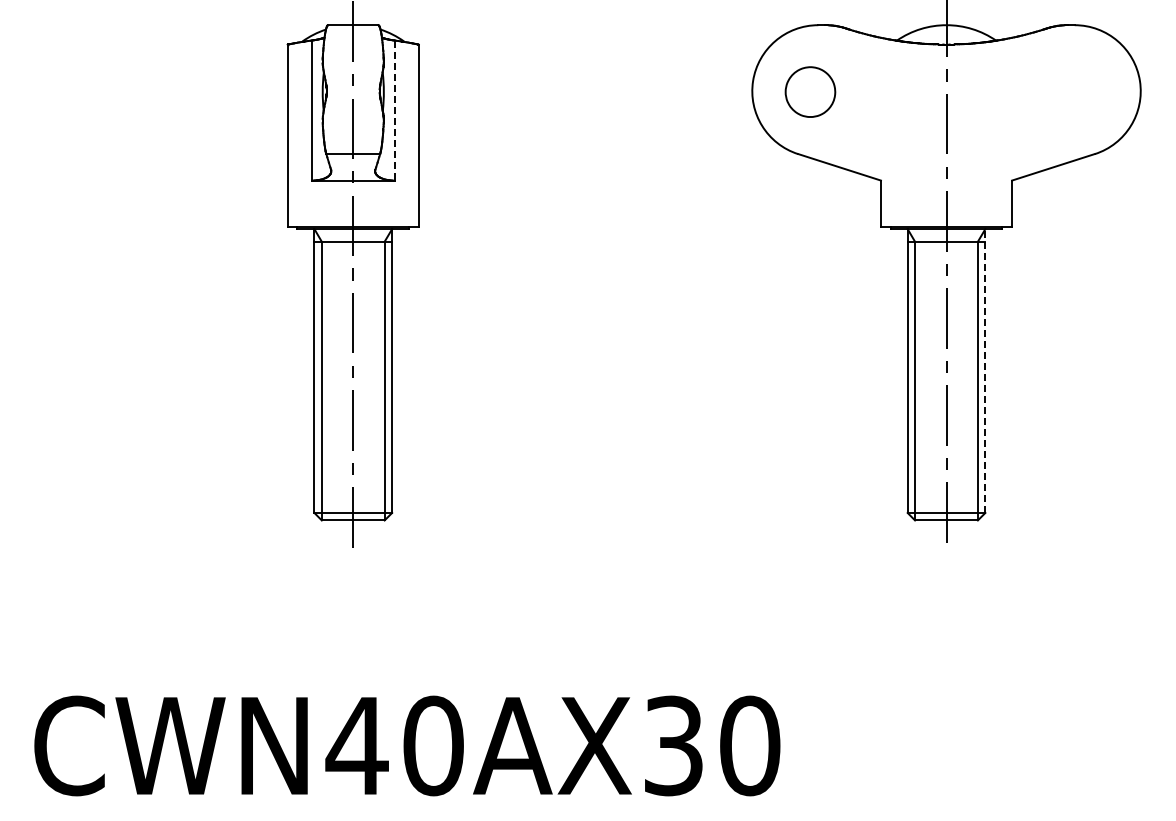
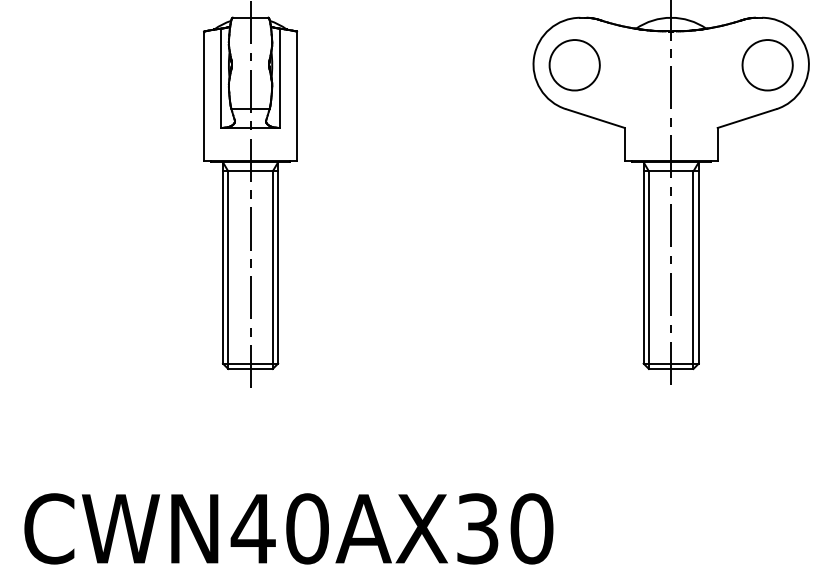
part: (810, 91) -> (574, 64), size x1.43
part: (1082, 91) -> (767, 64), added
line: (394, 111) -> (279, 78), dashed -> solid
line: (985, 371) -> (698, 263), dashed -> solid

